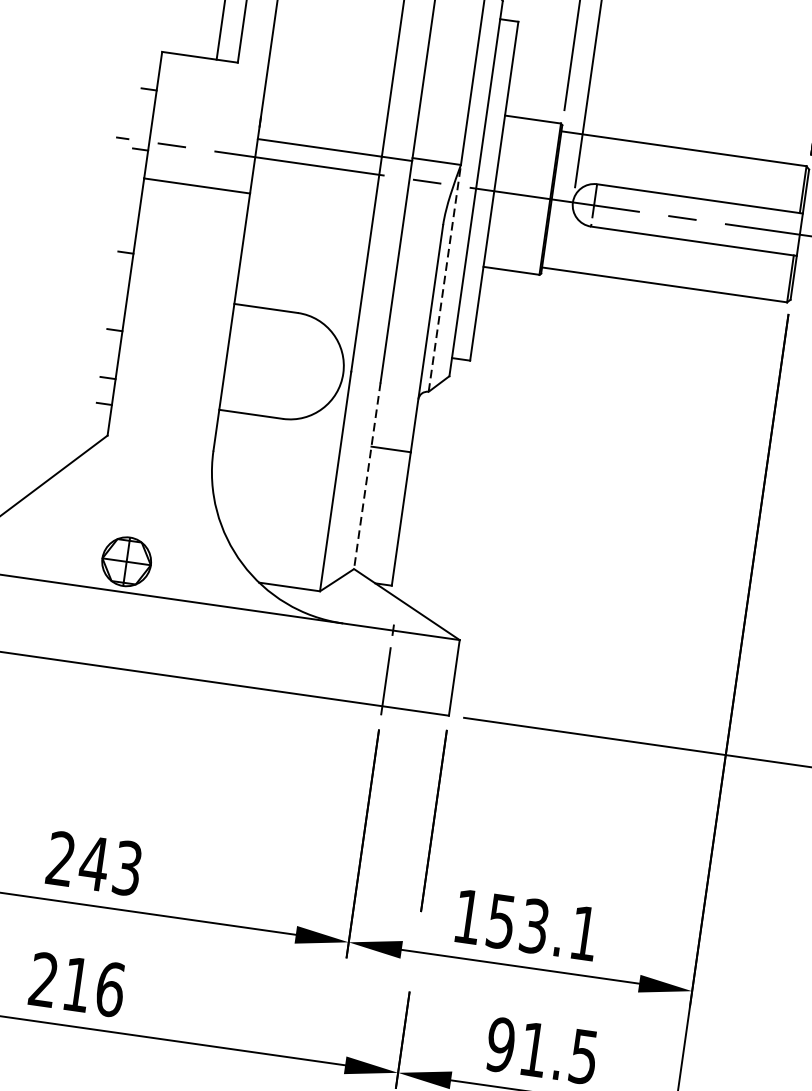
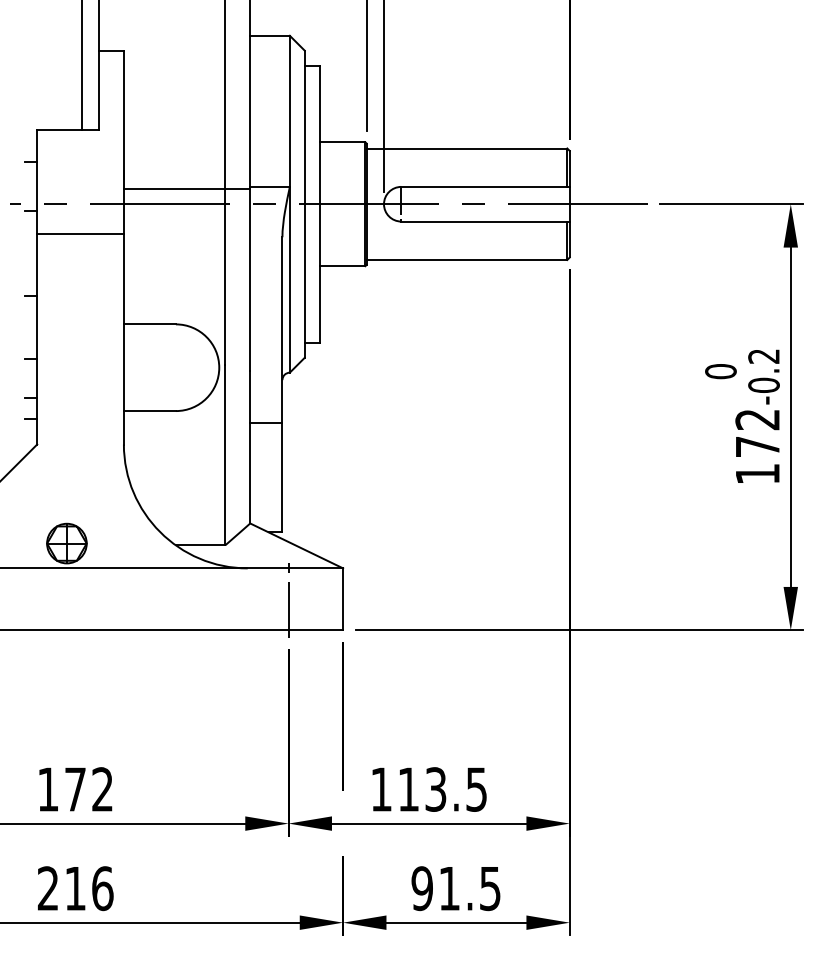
line: (444, 277) -> (289, 279), dashed -> solid
line: (367, 476) -> (250, 447), dashed -> solid
text: (93, 863) -> (74, 789), 243 -> 172
text: (542, 927) -> (442, 789), 153.1 -> 113.5

